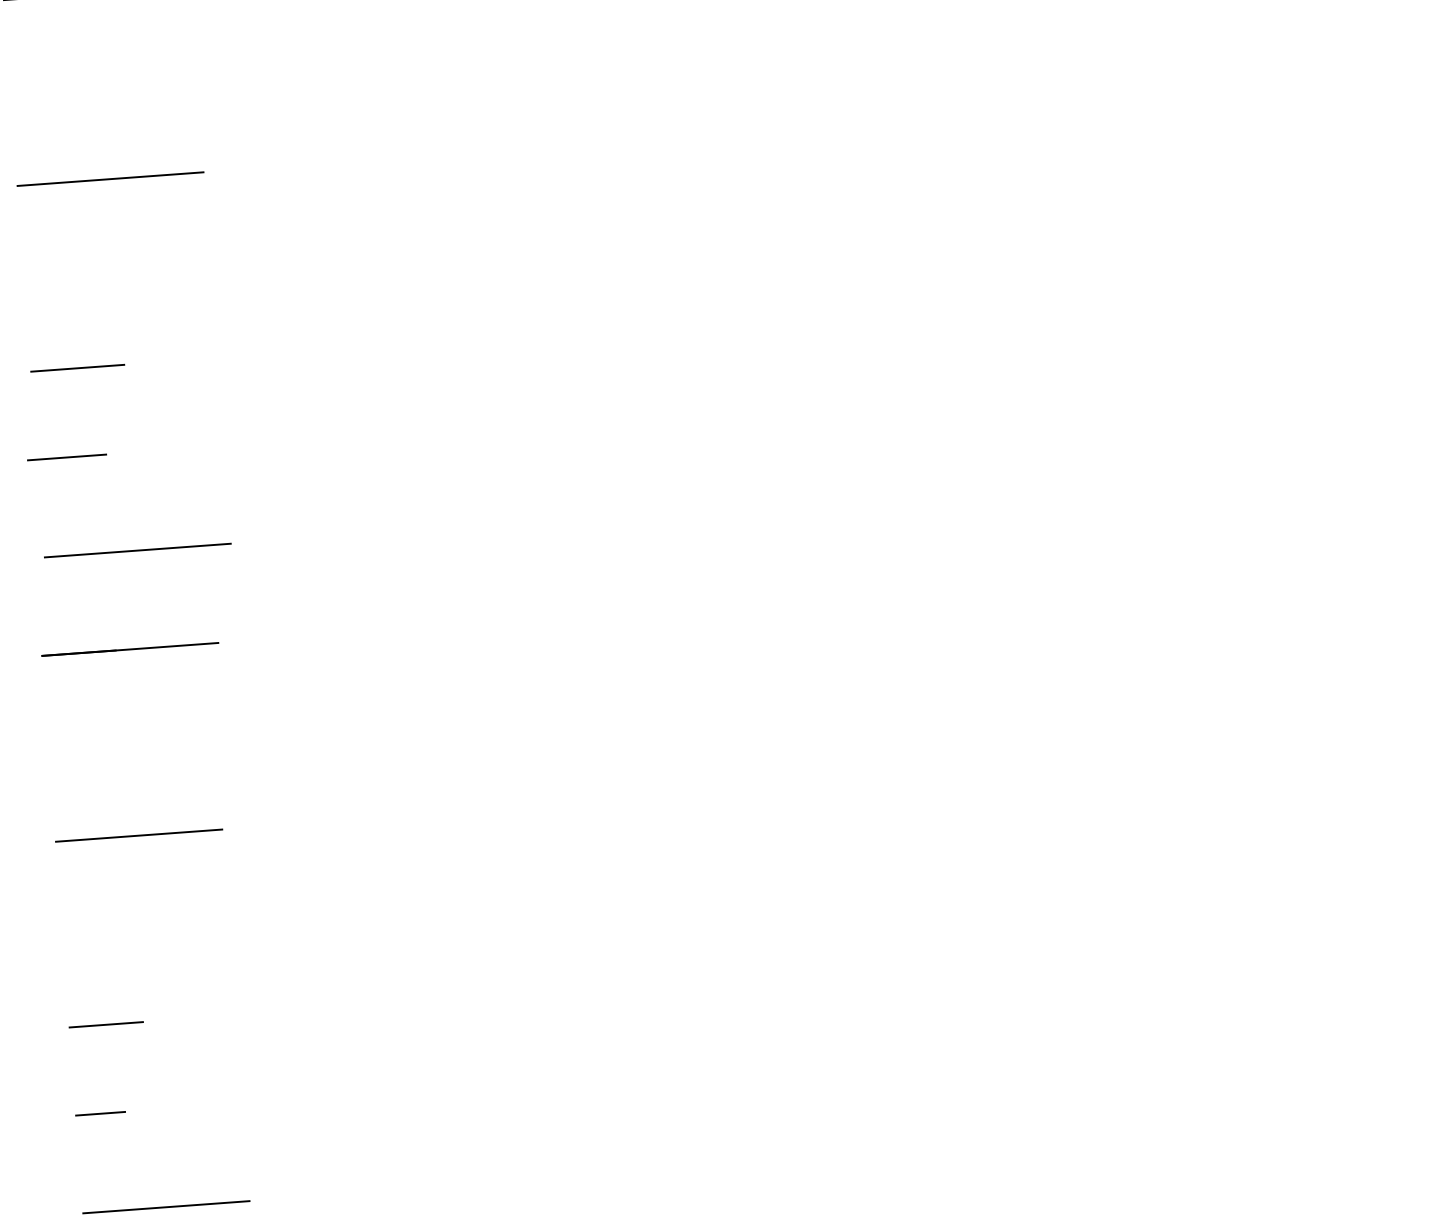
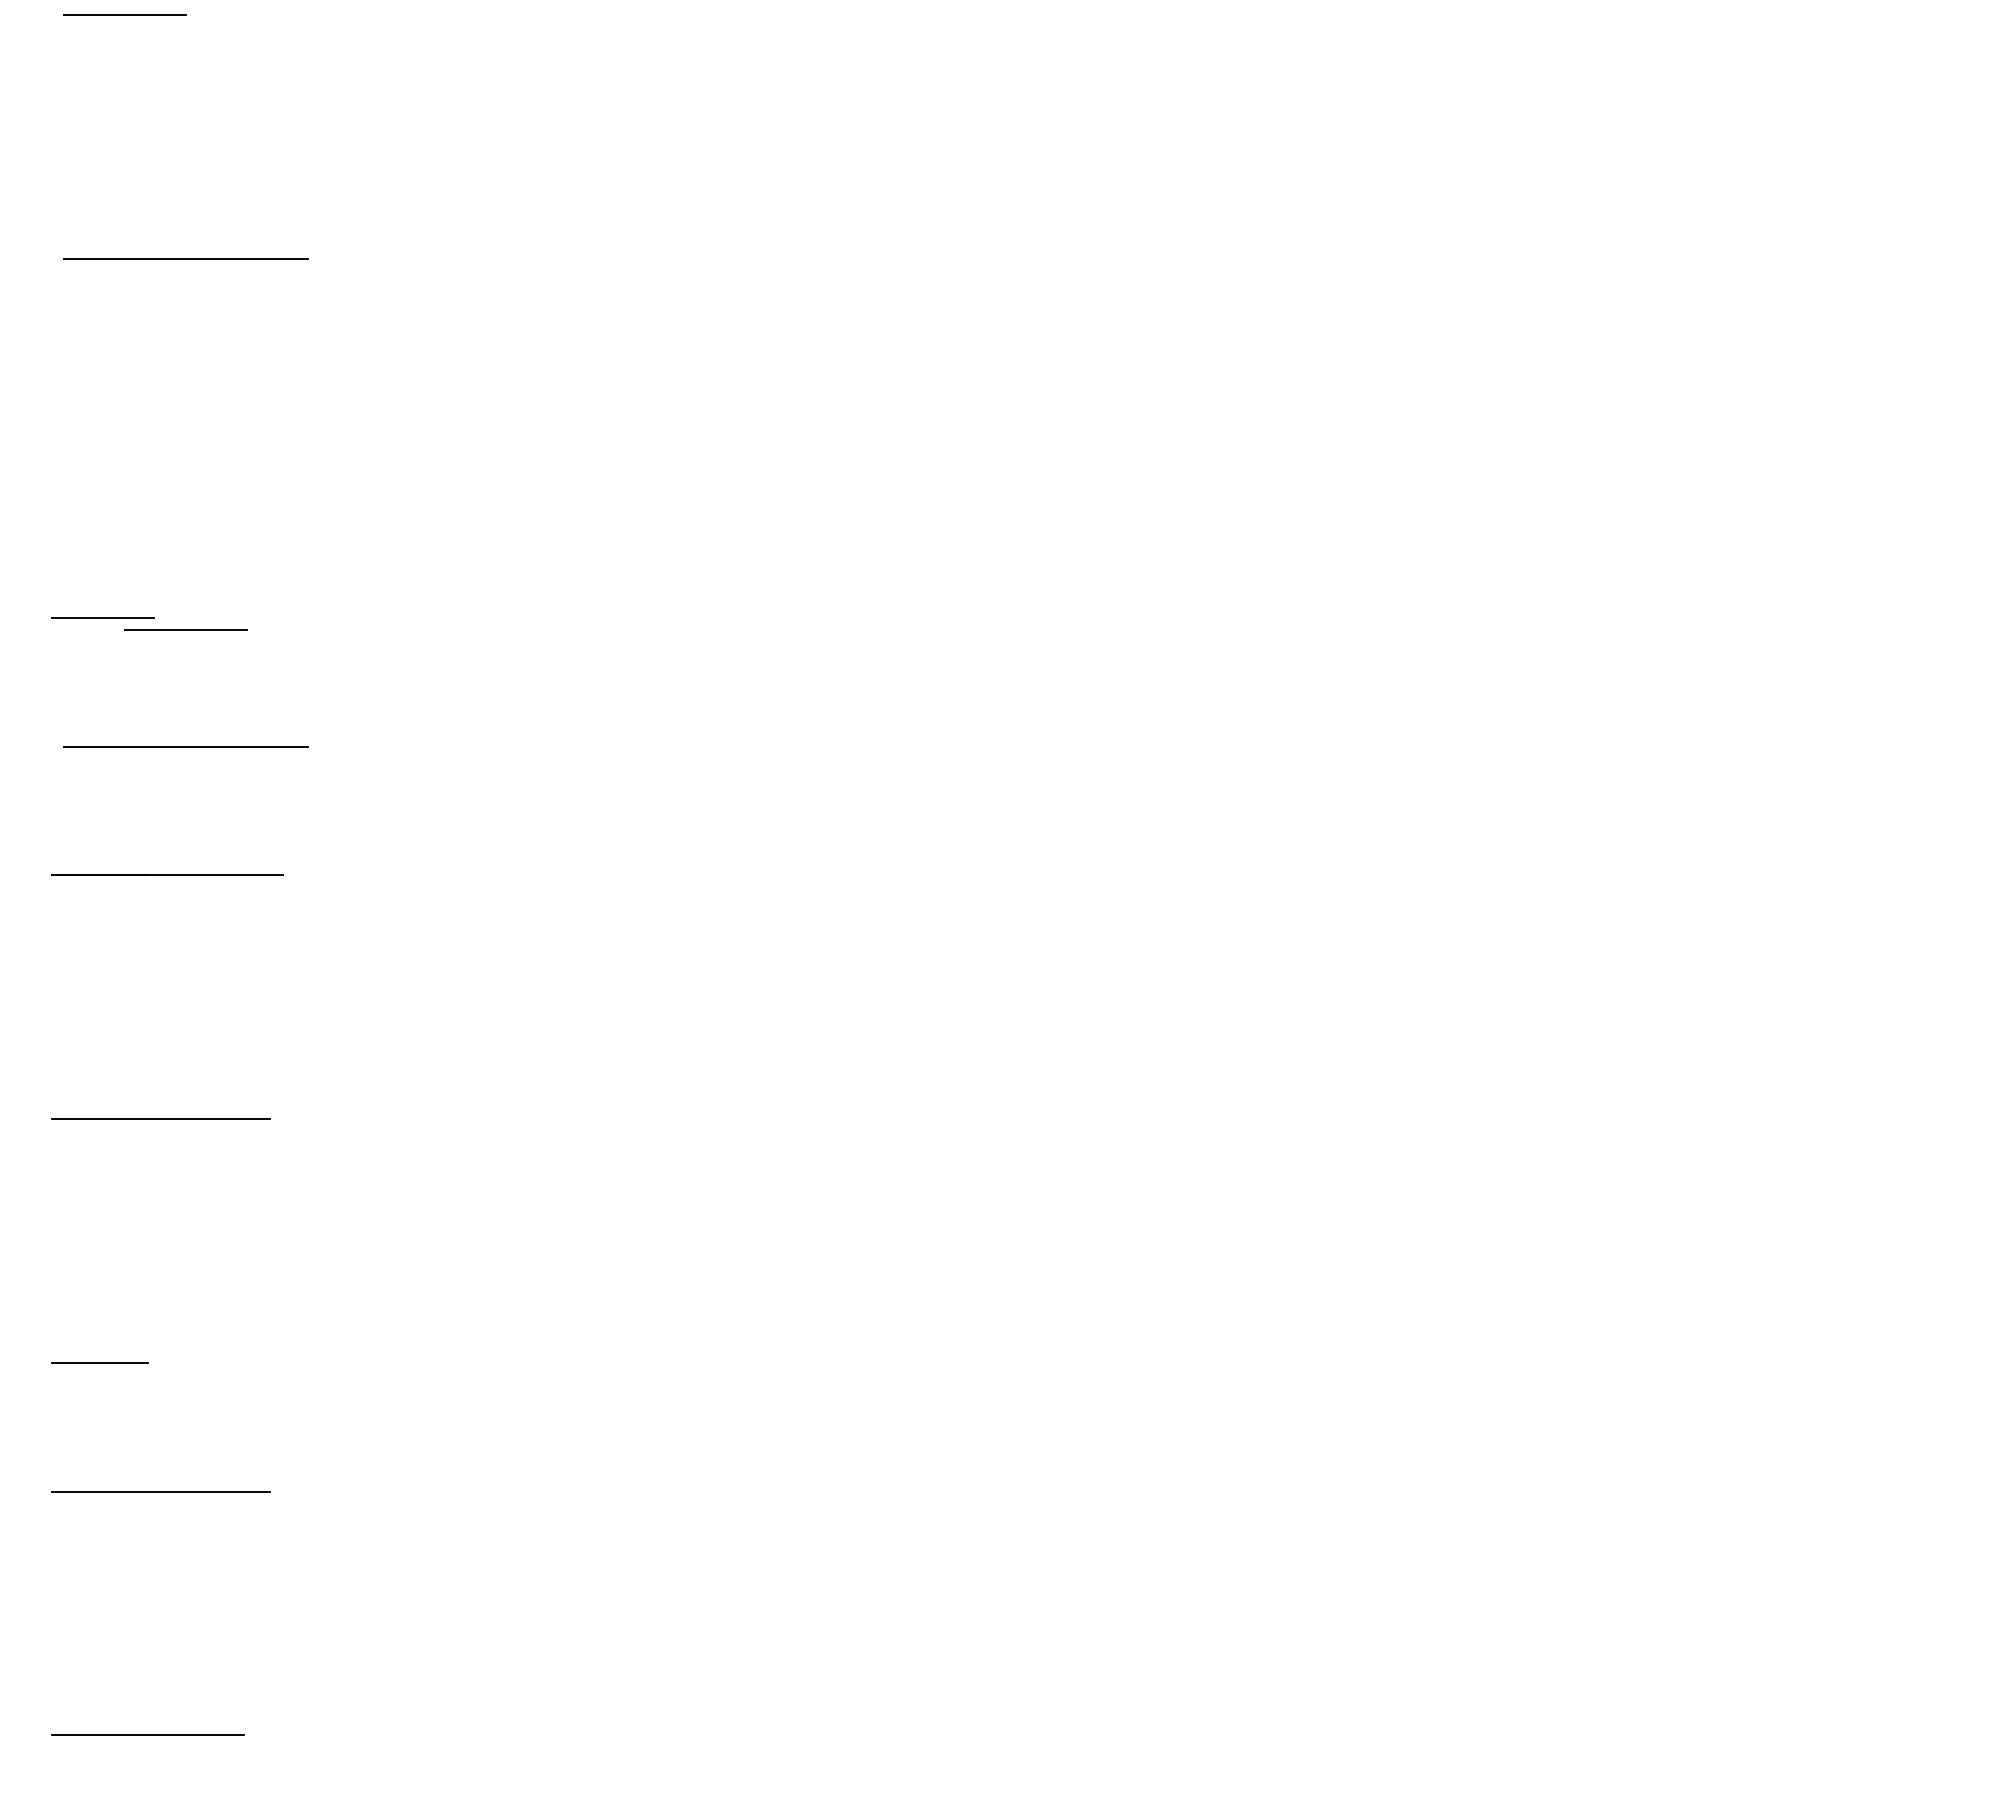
line: (77, 368) -> (185, 629), moved
line: (100, 1113) -> (83, 1477), removed
line: (166, 1206) -> (160, 1491), moved

